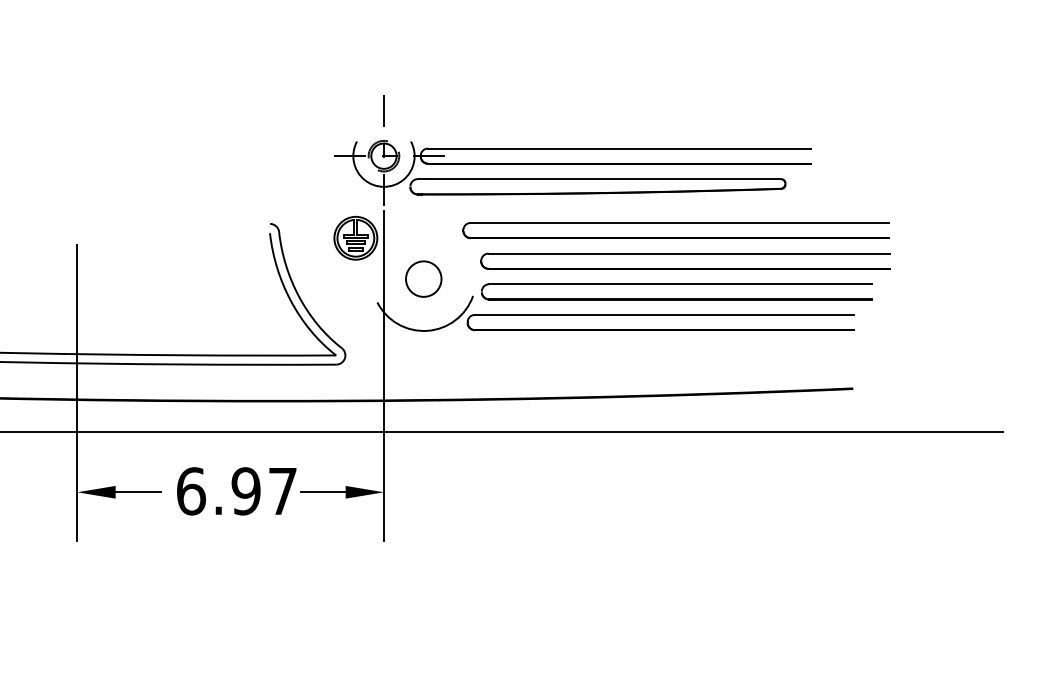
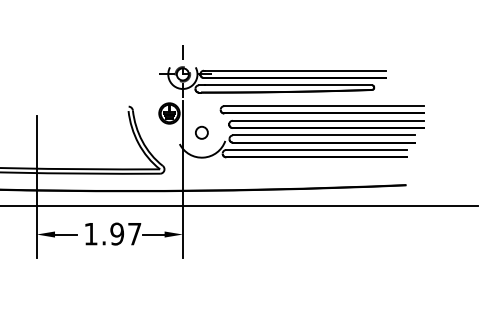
circle: (423, 278) -> (201, 132), size x0.71
text: (192, 490) -> (91, 233), 6.97 -> 1.97

